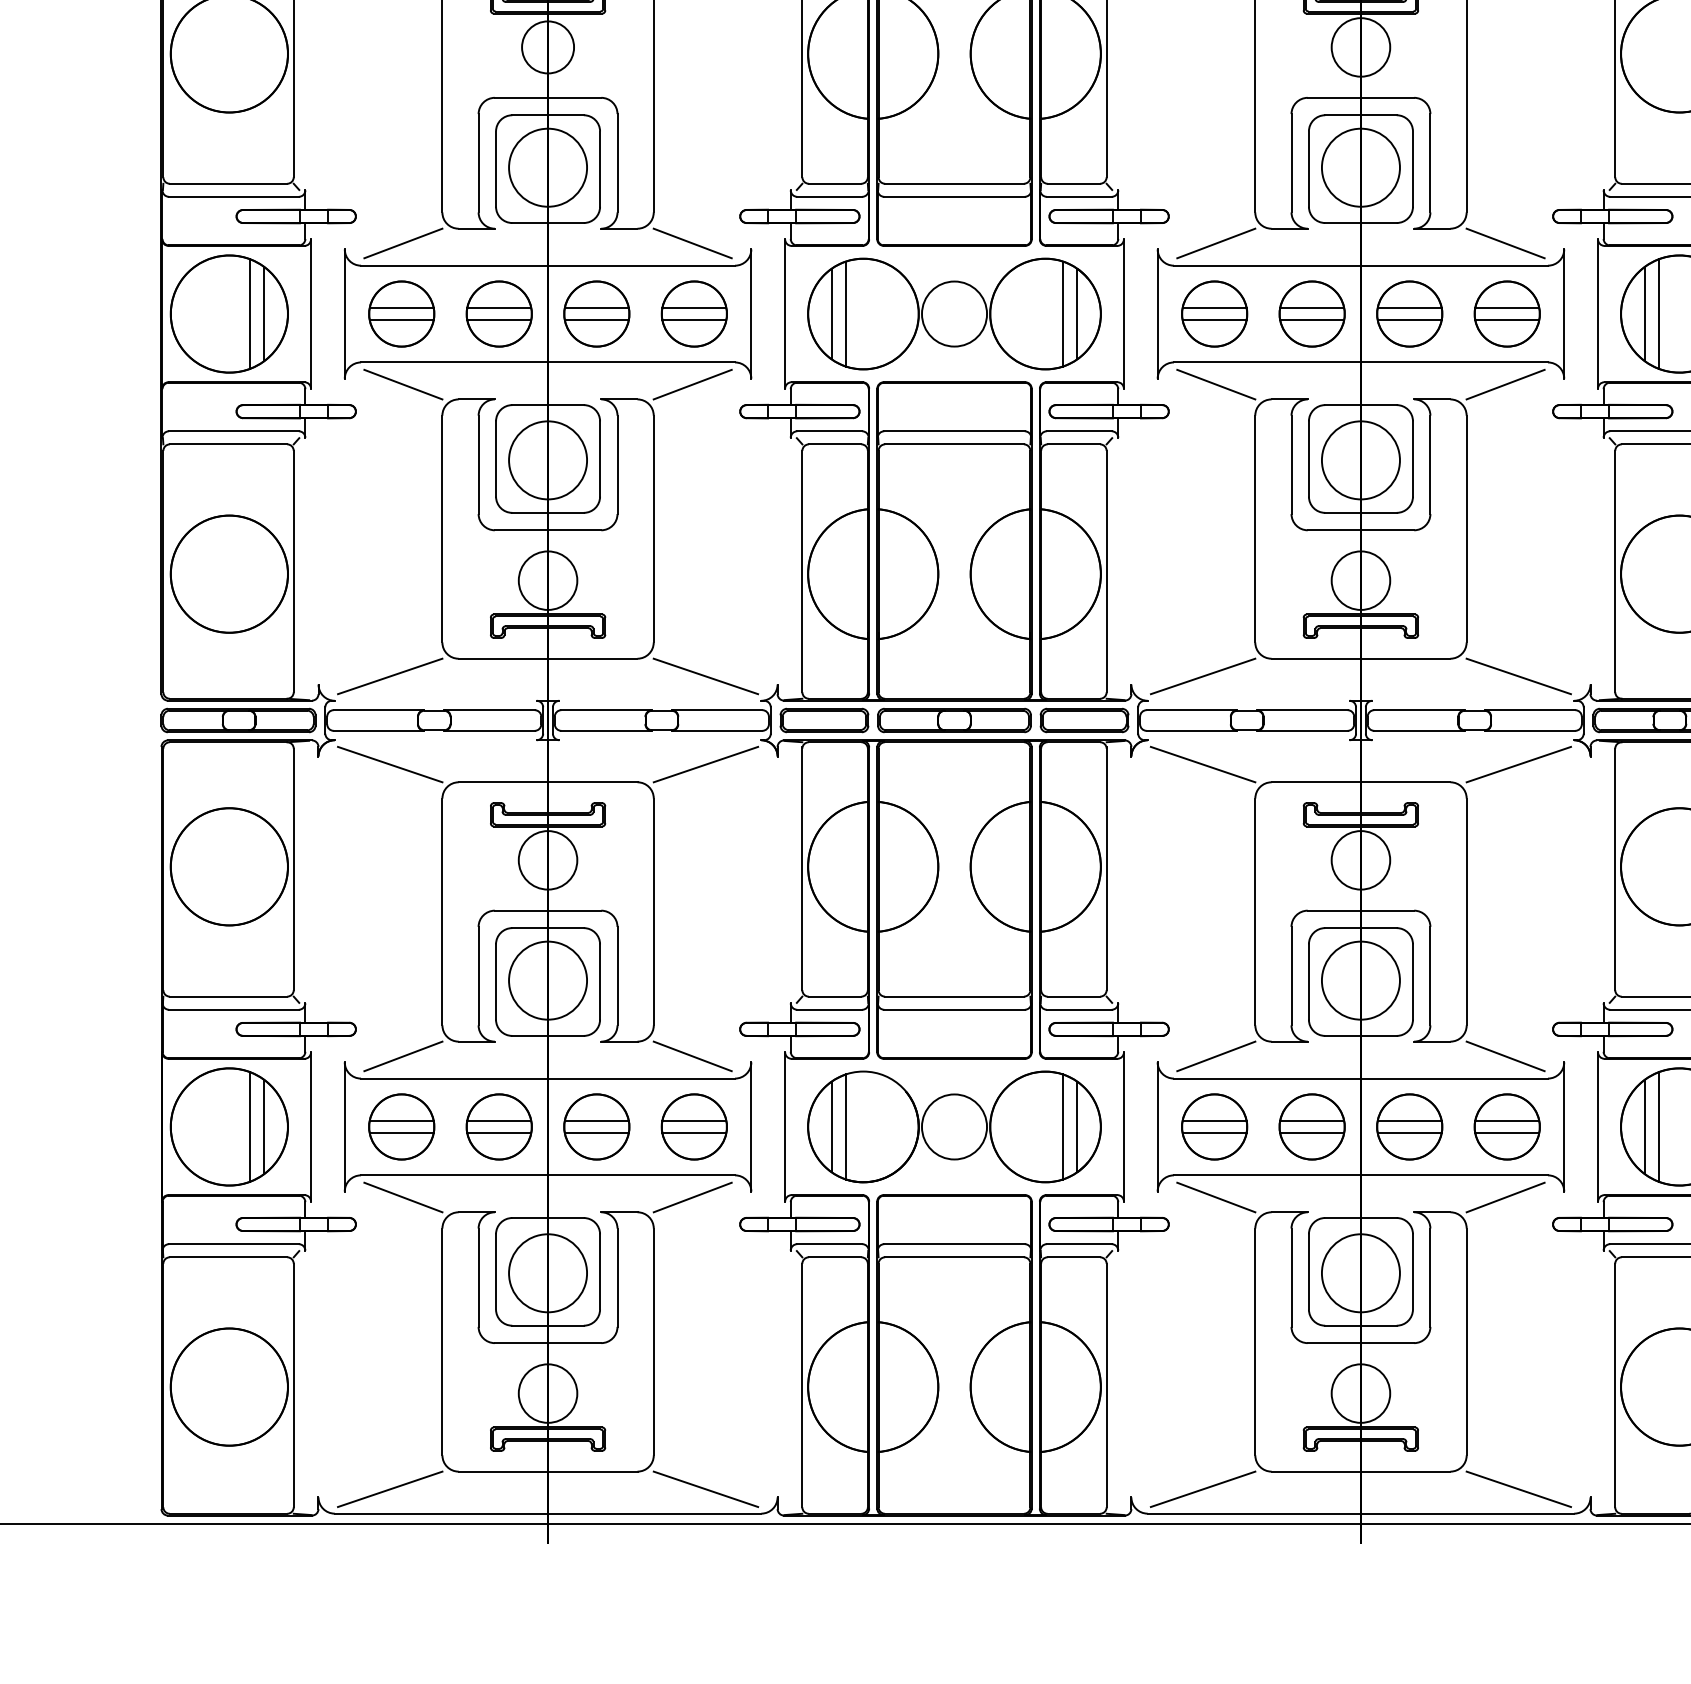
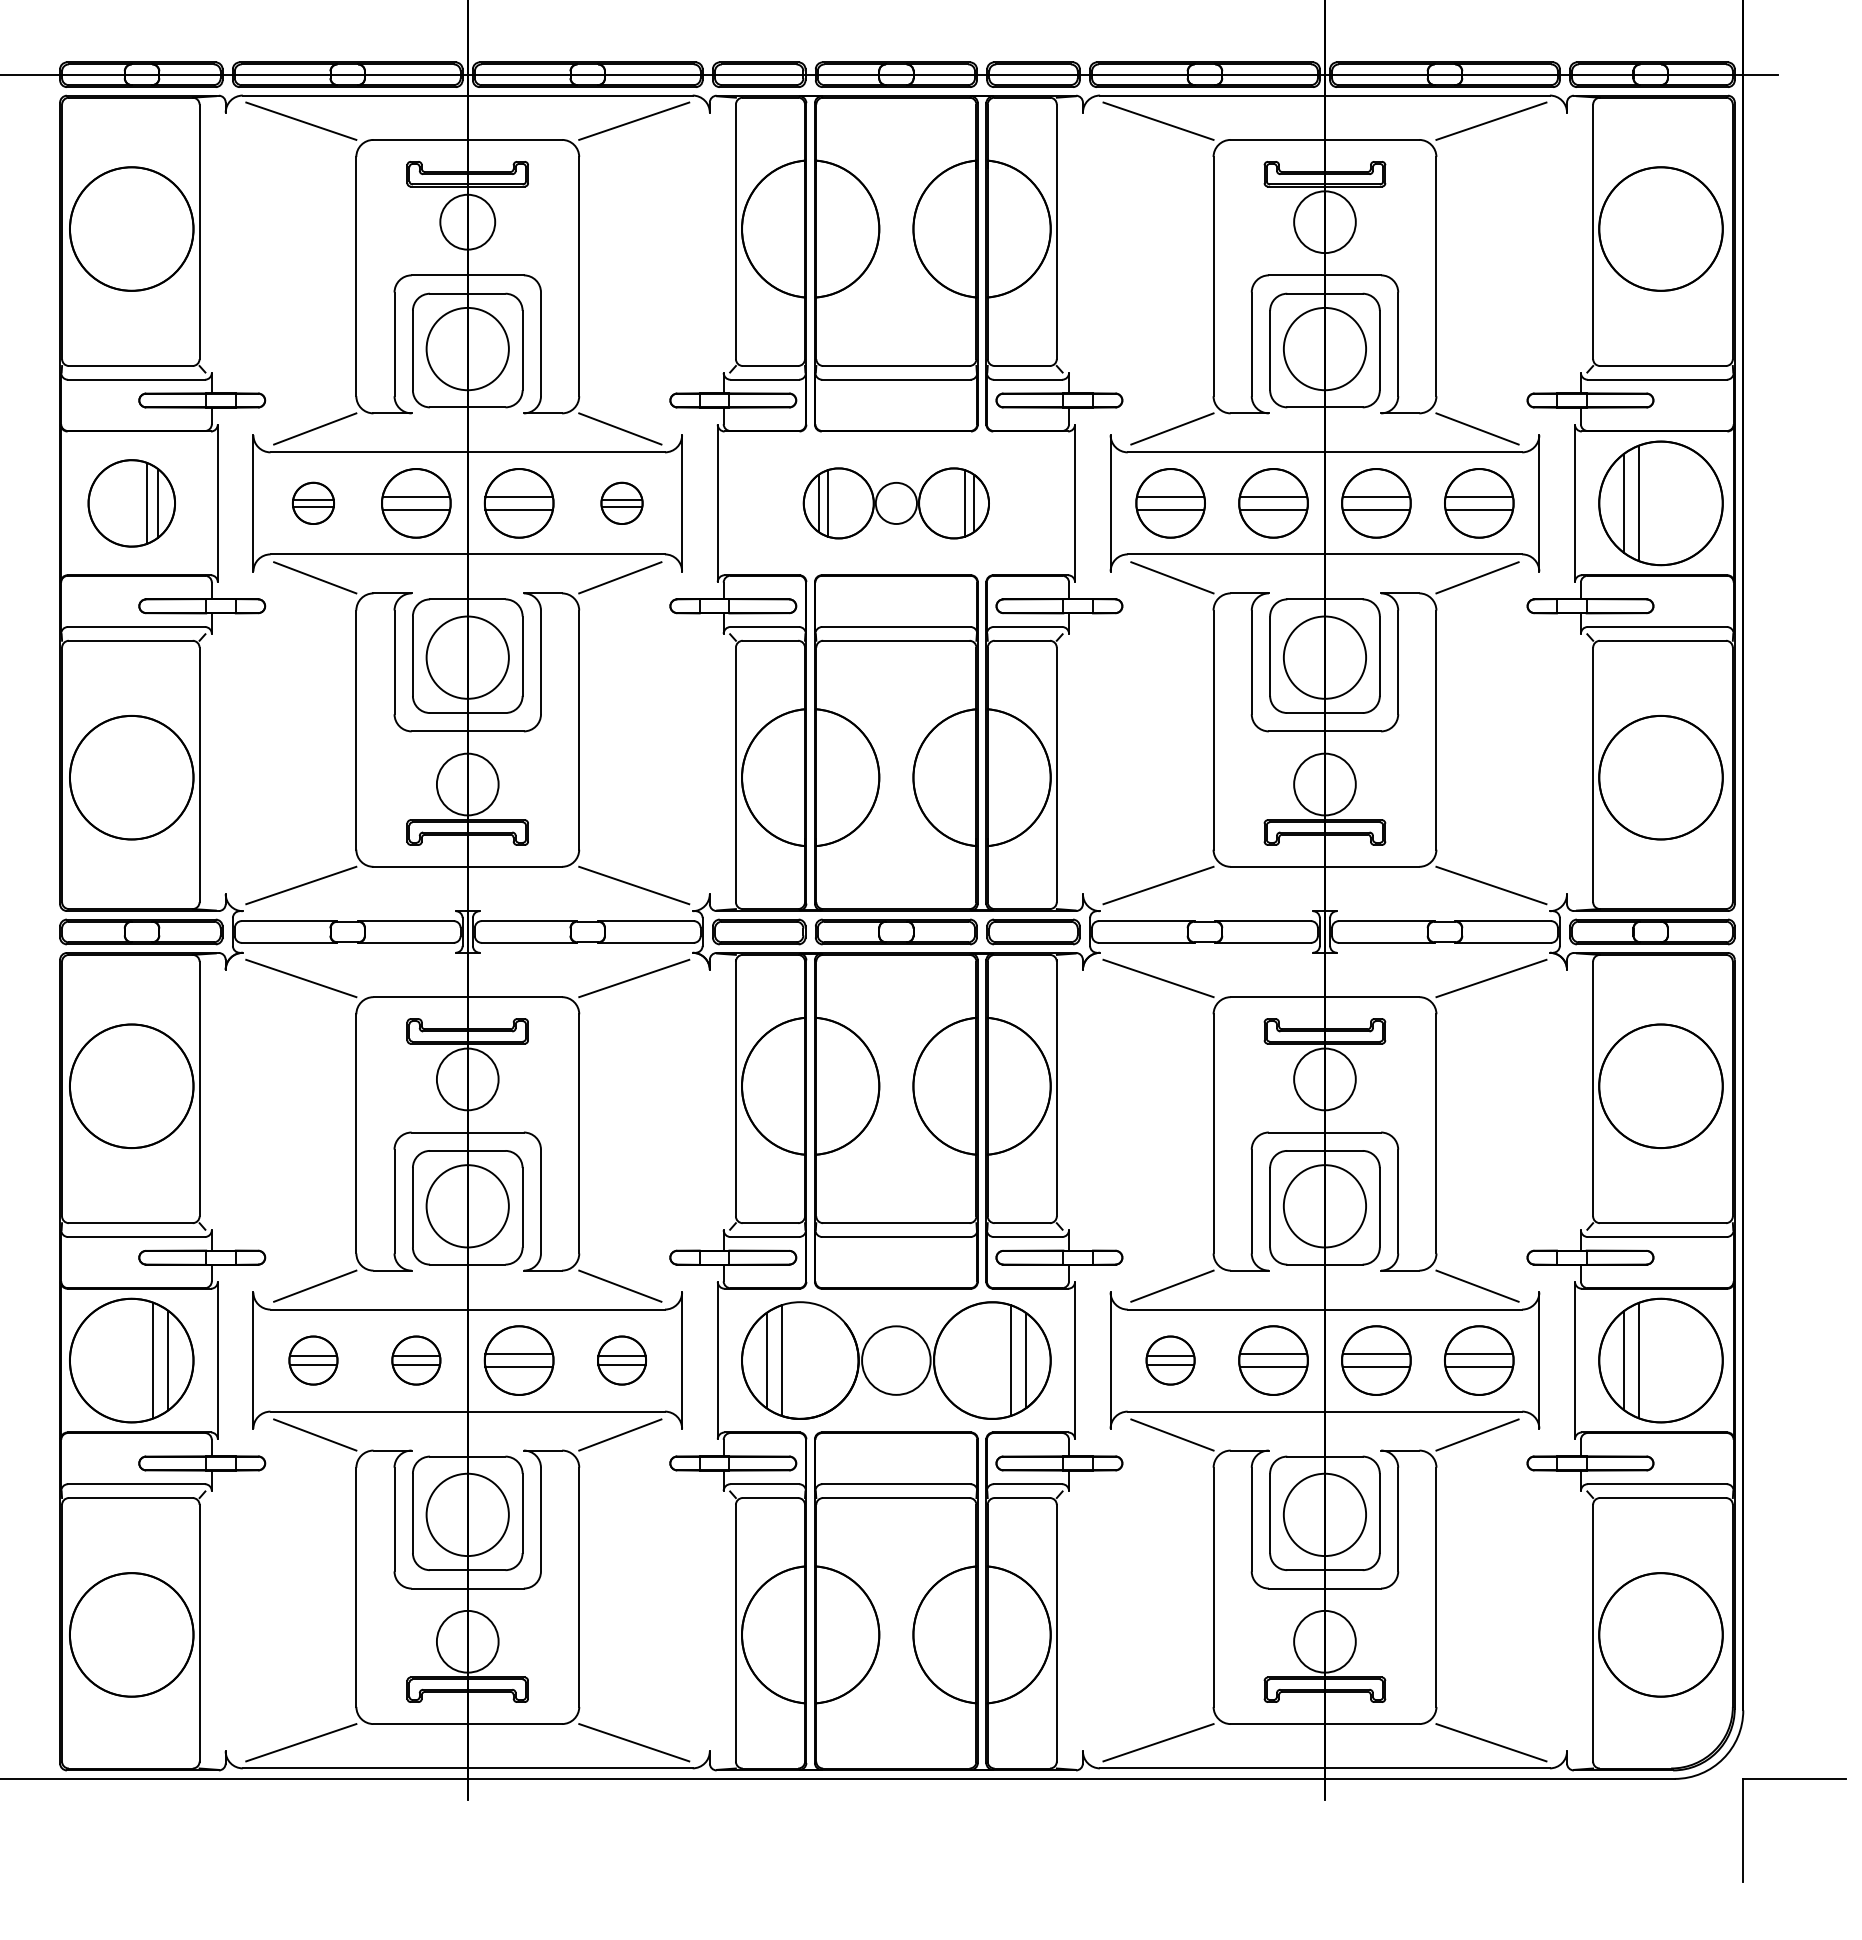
part: (229, 314) -> (131, 503), size x0.7
part: (401, 314) -> (313, 503), size x0.6
part: (693, 314) -> (621, 503), size x0.6
part: (954, 314) -> (896, 503), size x0.6
part: (401, 1126) -> (313, 1360), size x0.7
part: (499, 1126) -> (416, 1360), size x0.7
part: (693, 1126) -> (621, 1360), size x0.7
part: (1214, 1126) -> (1170, 1360), size x0.7

